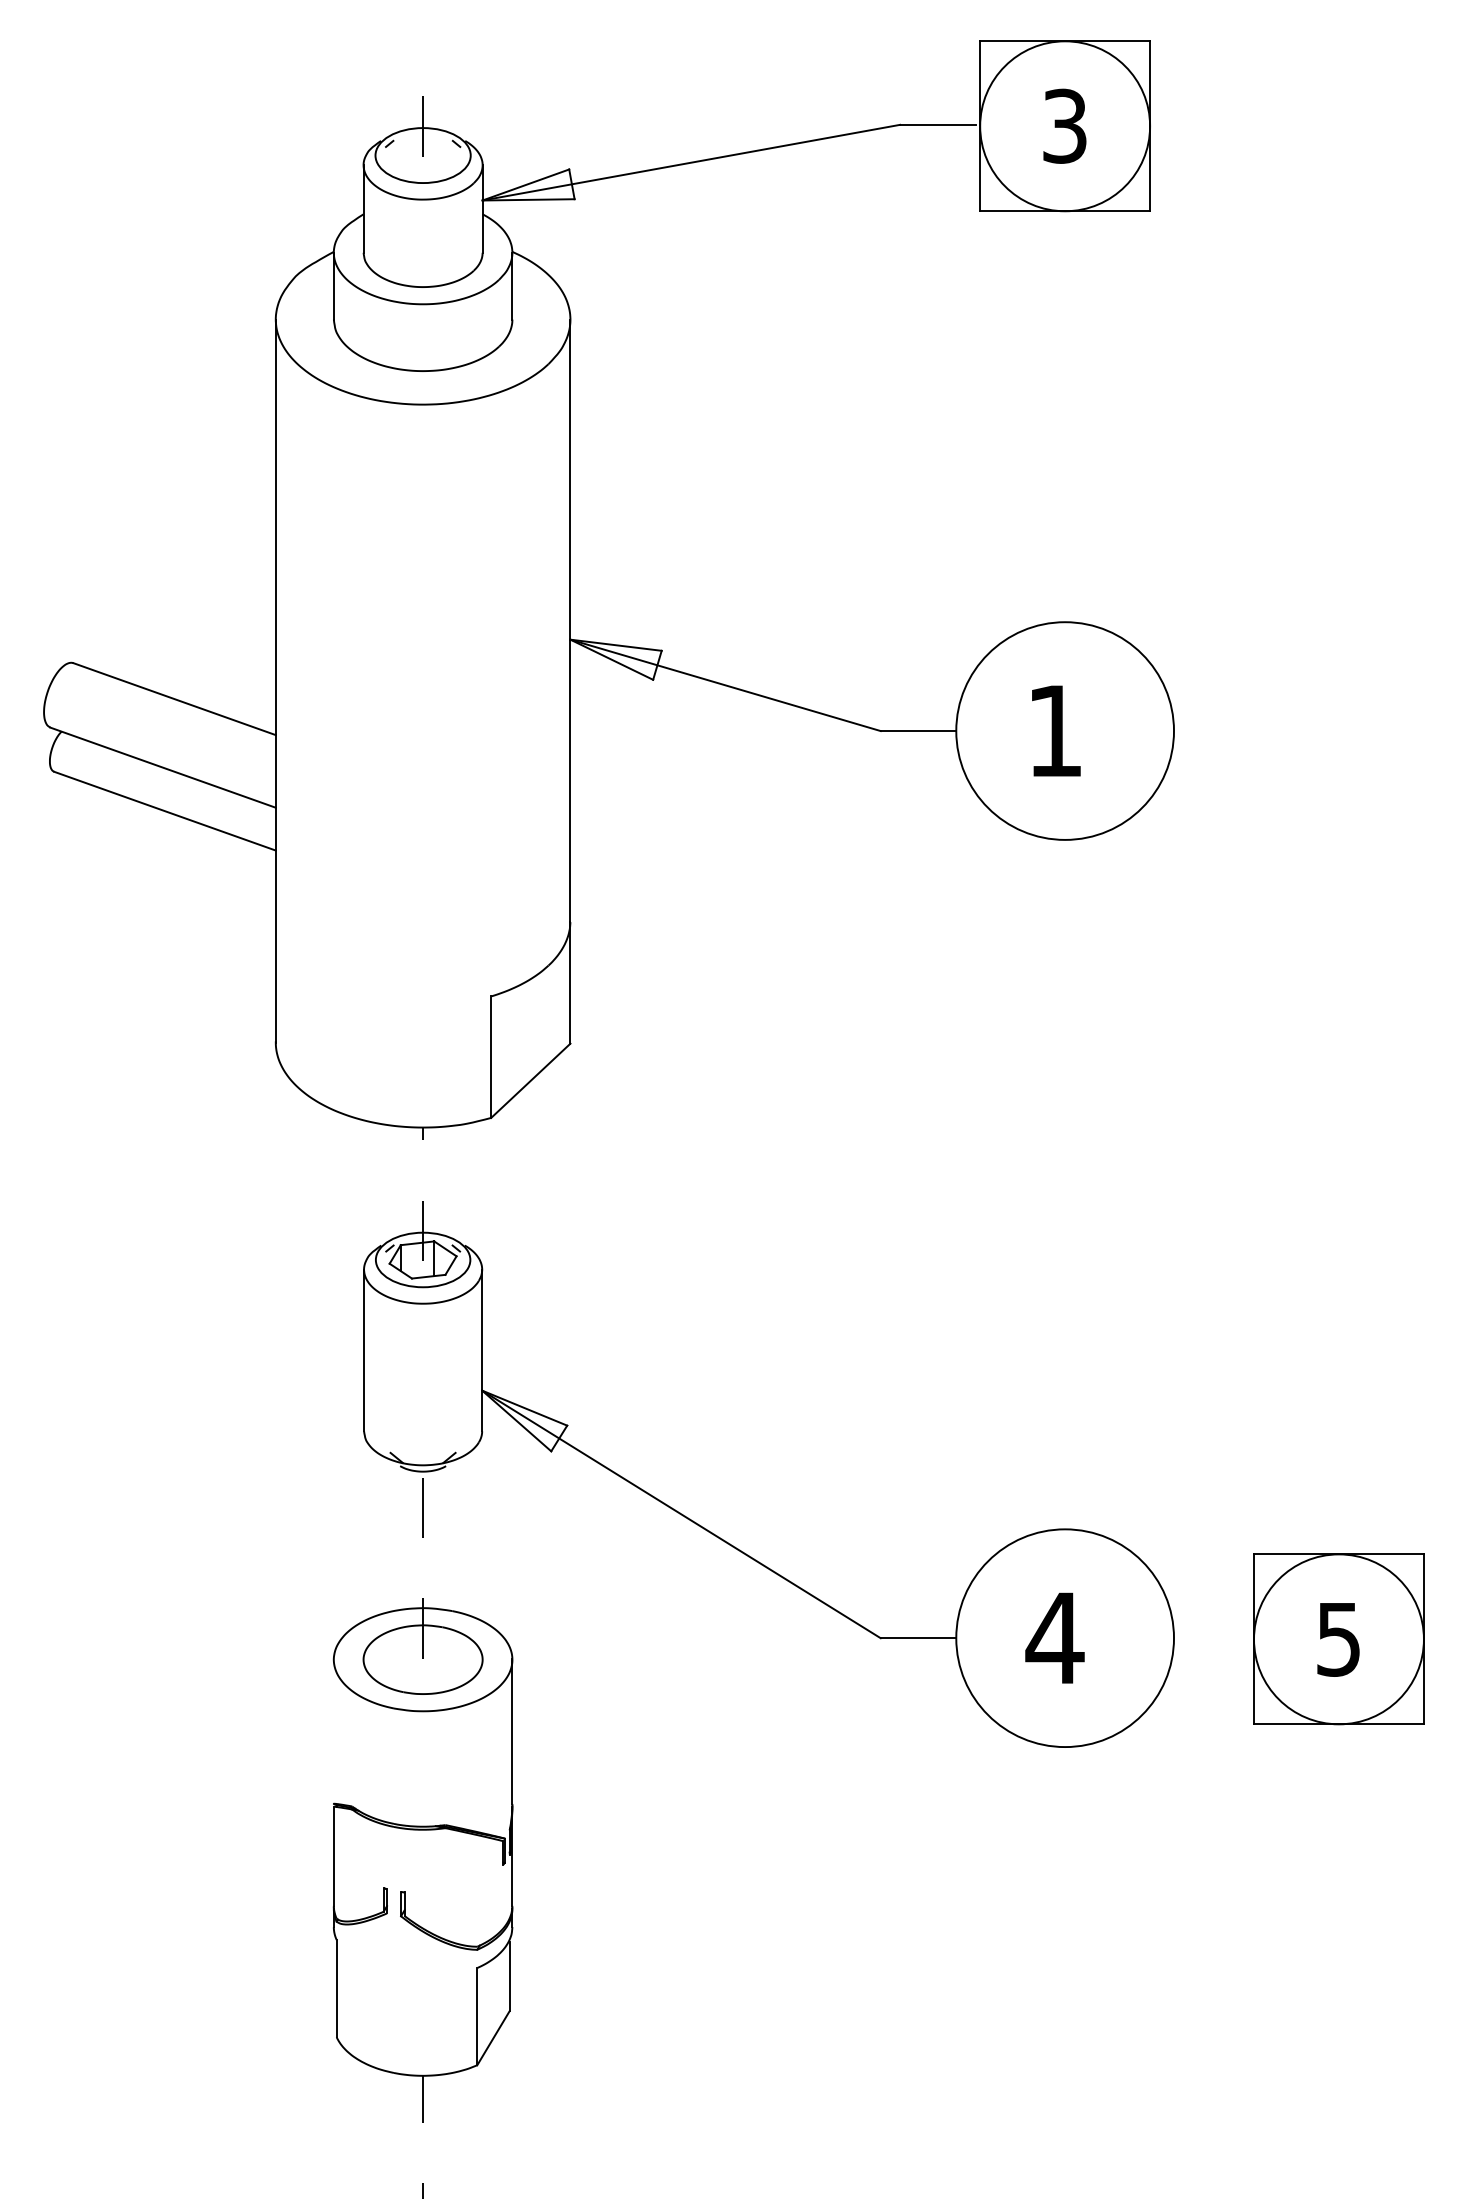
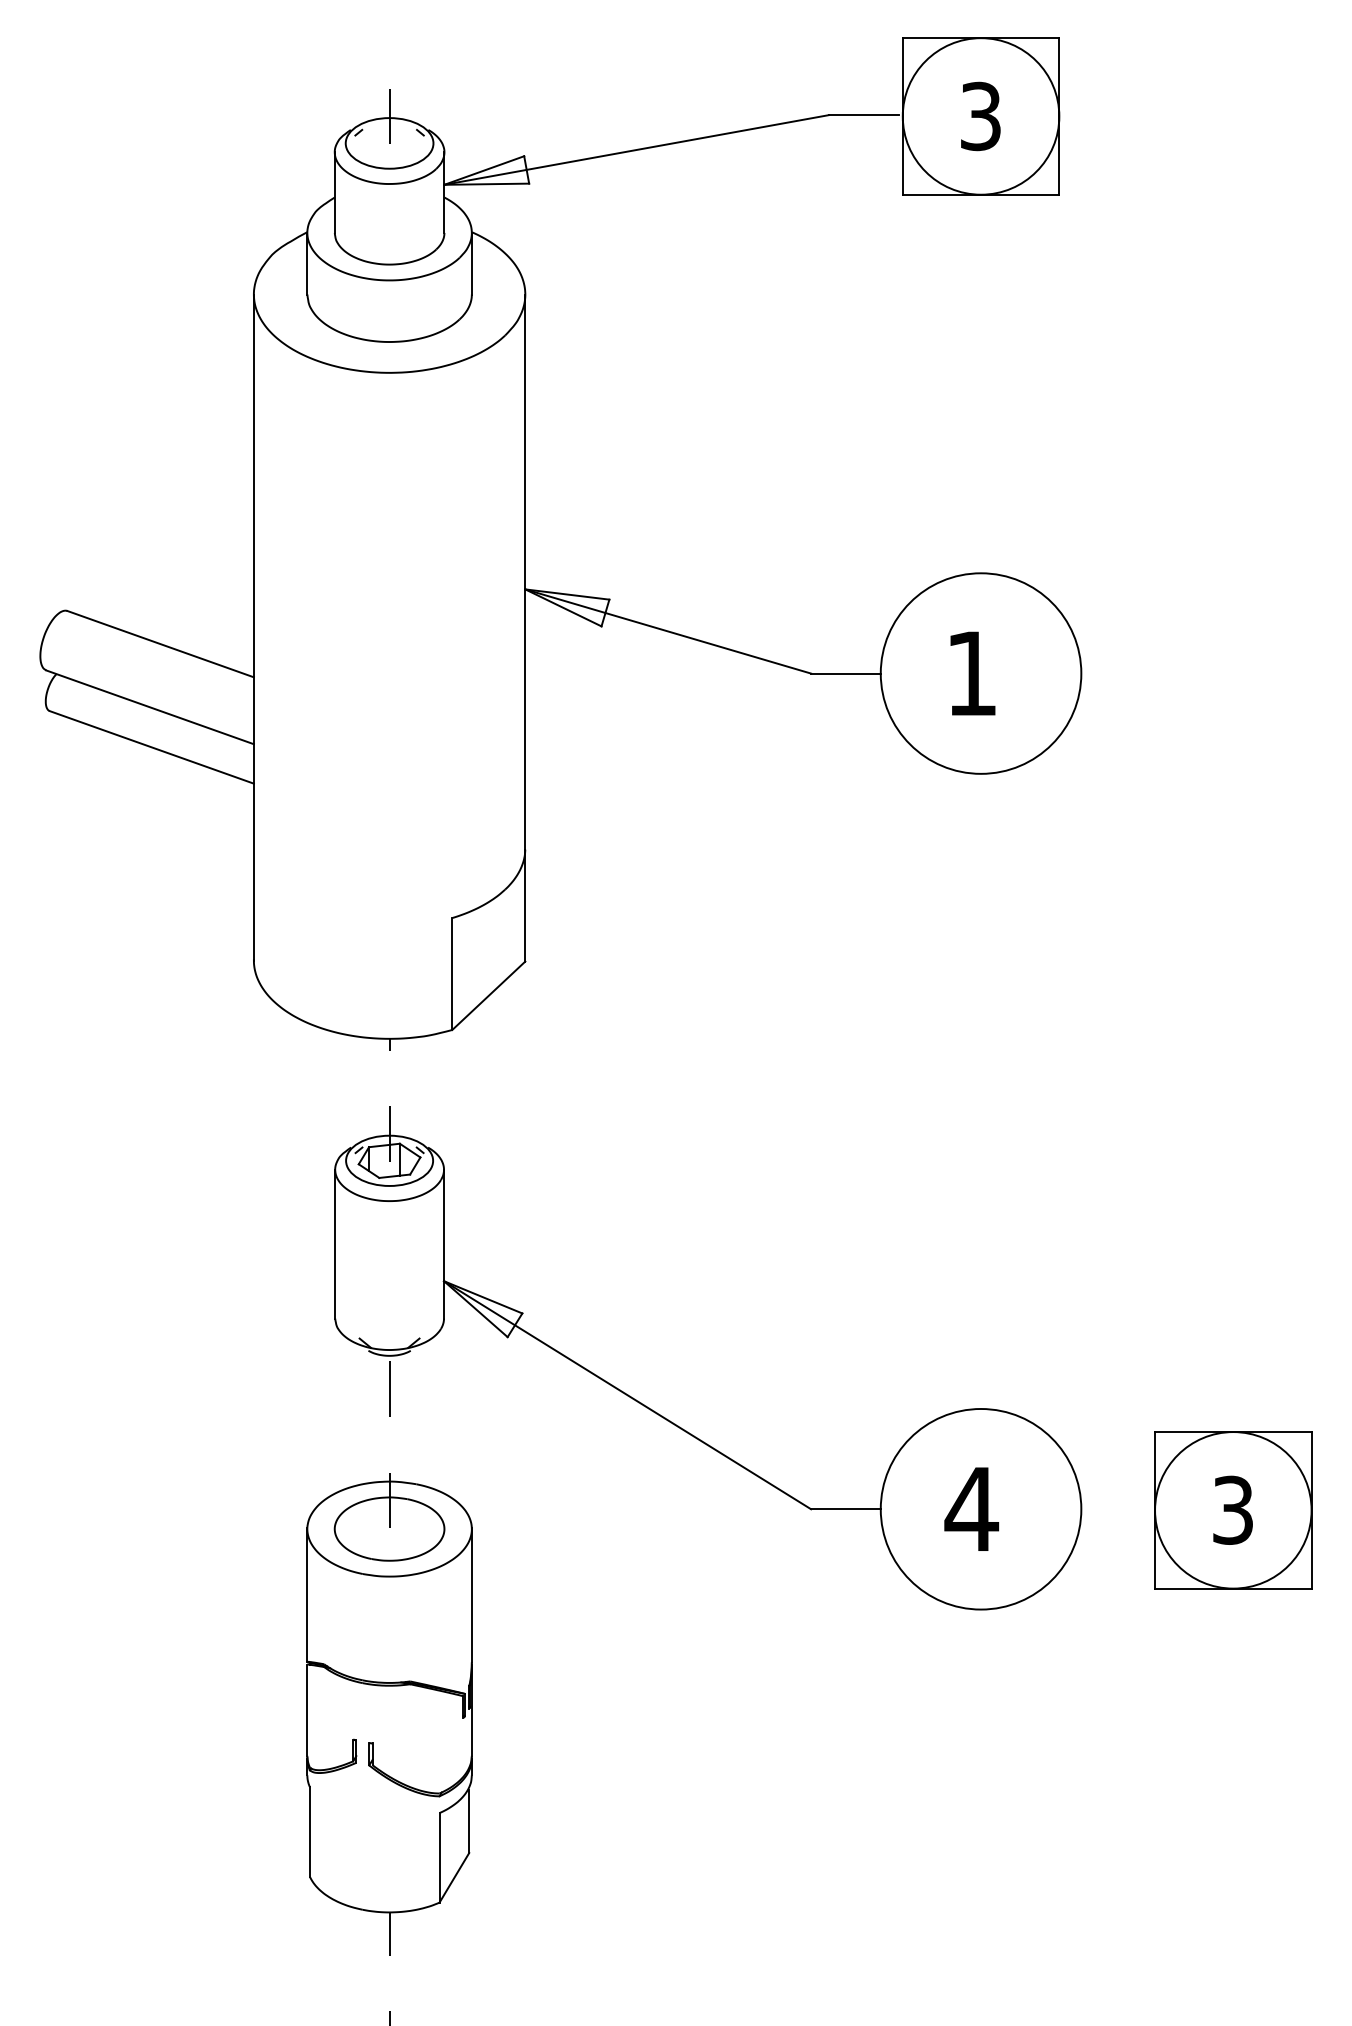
text: (1338, 1638) -> (1232, 1509), 5 -> 3
line: (333, 1730) -> (307, 1594), added

